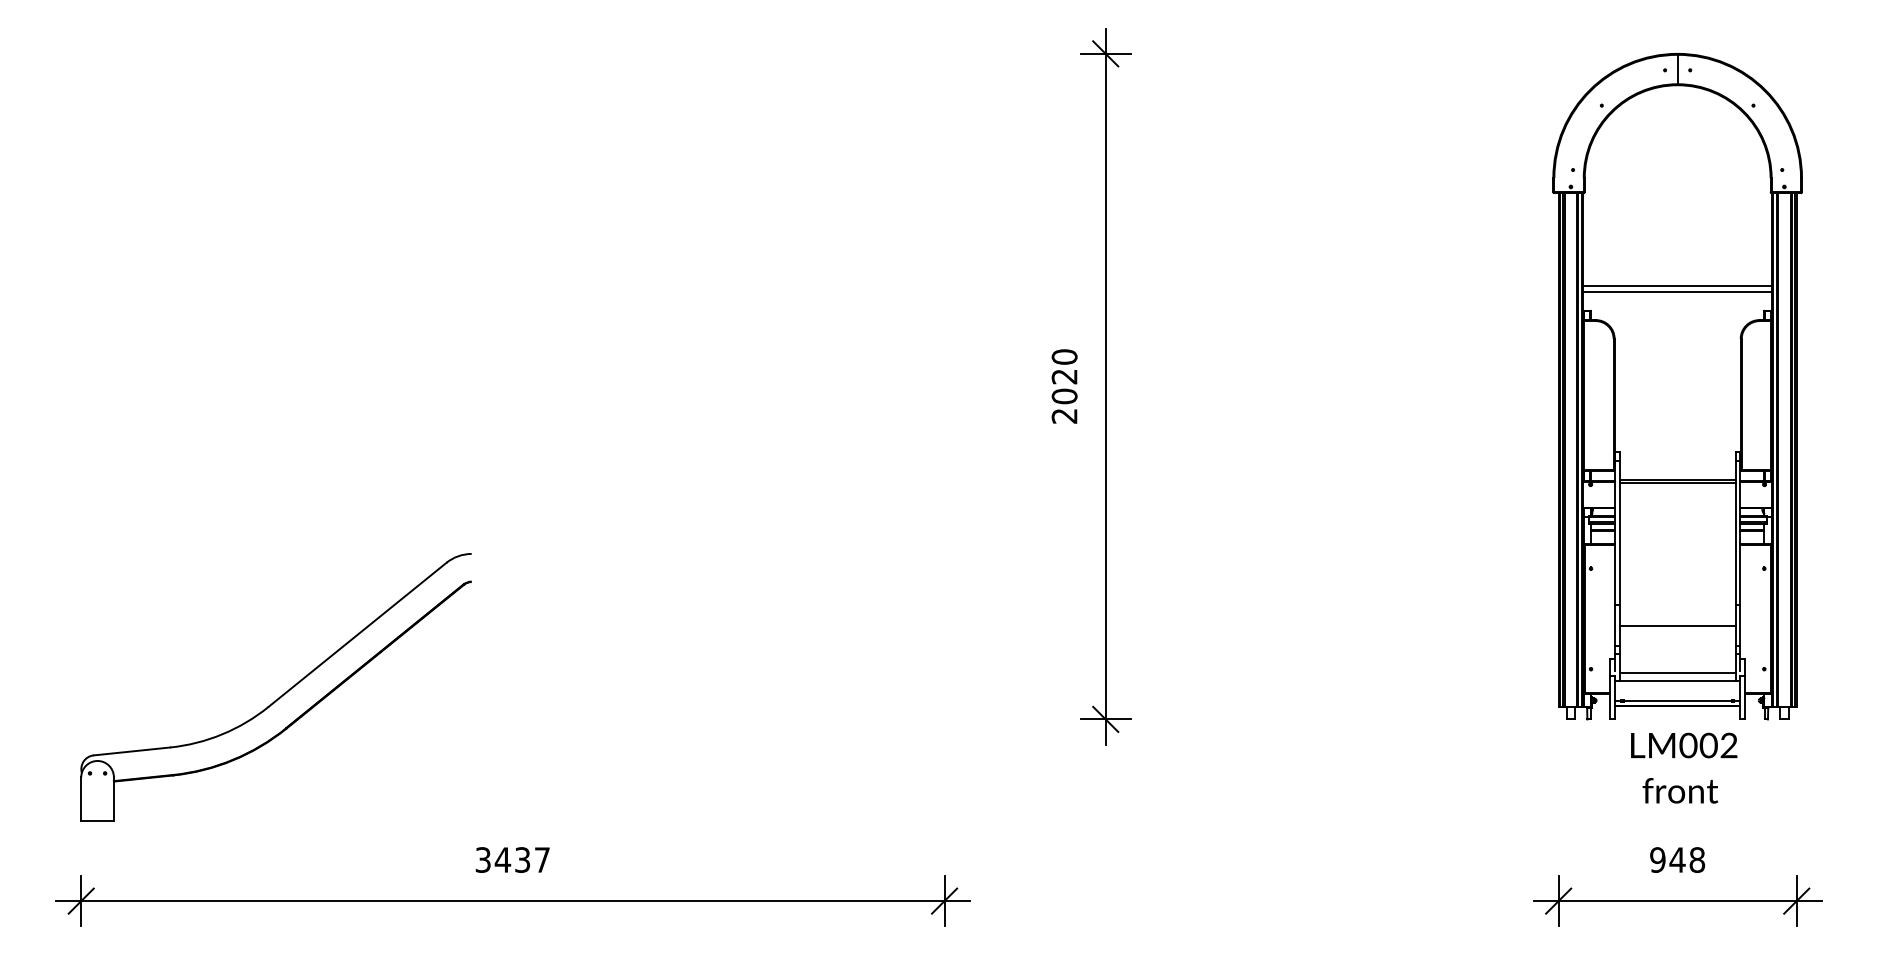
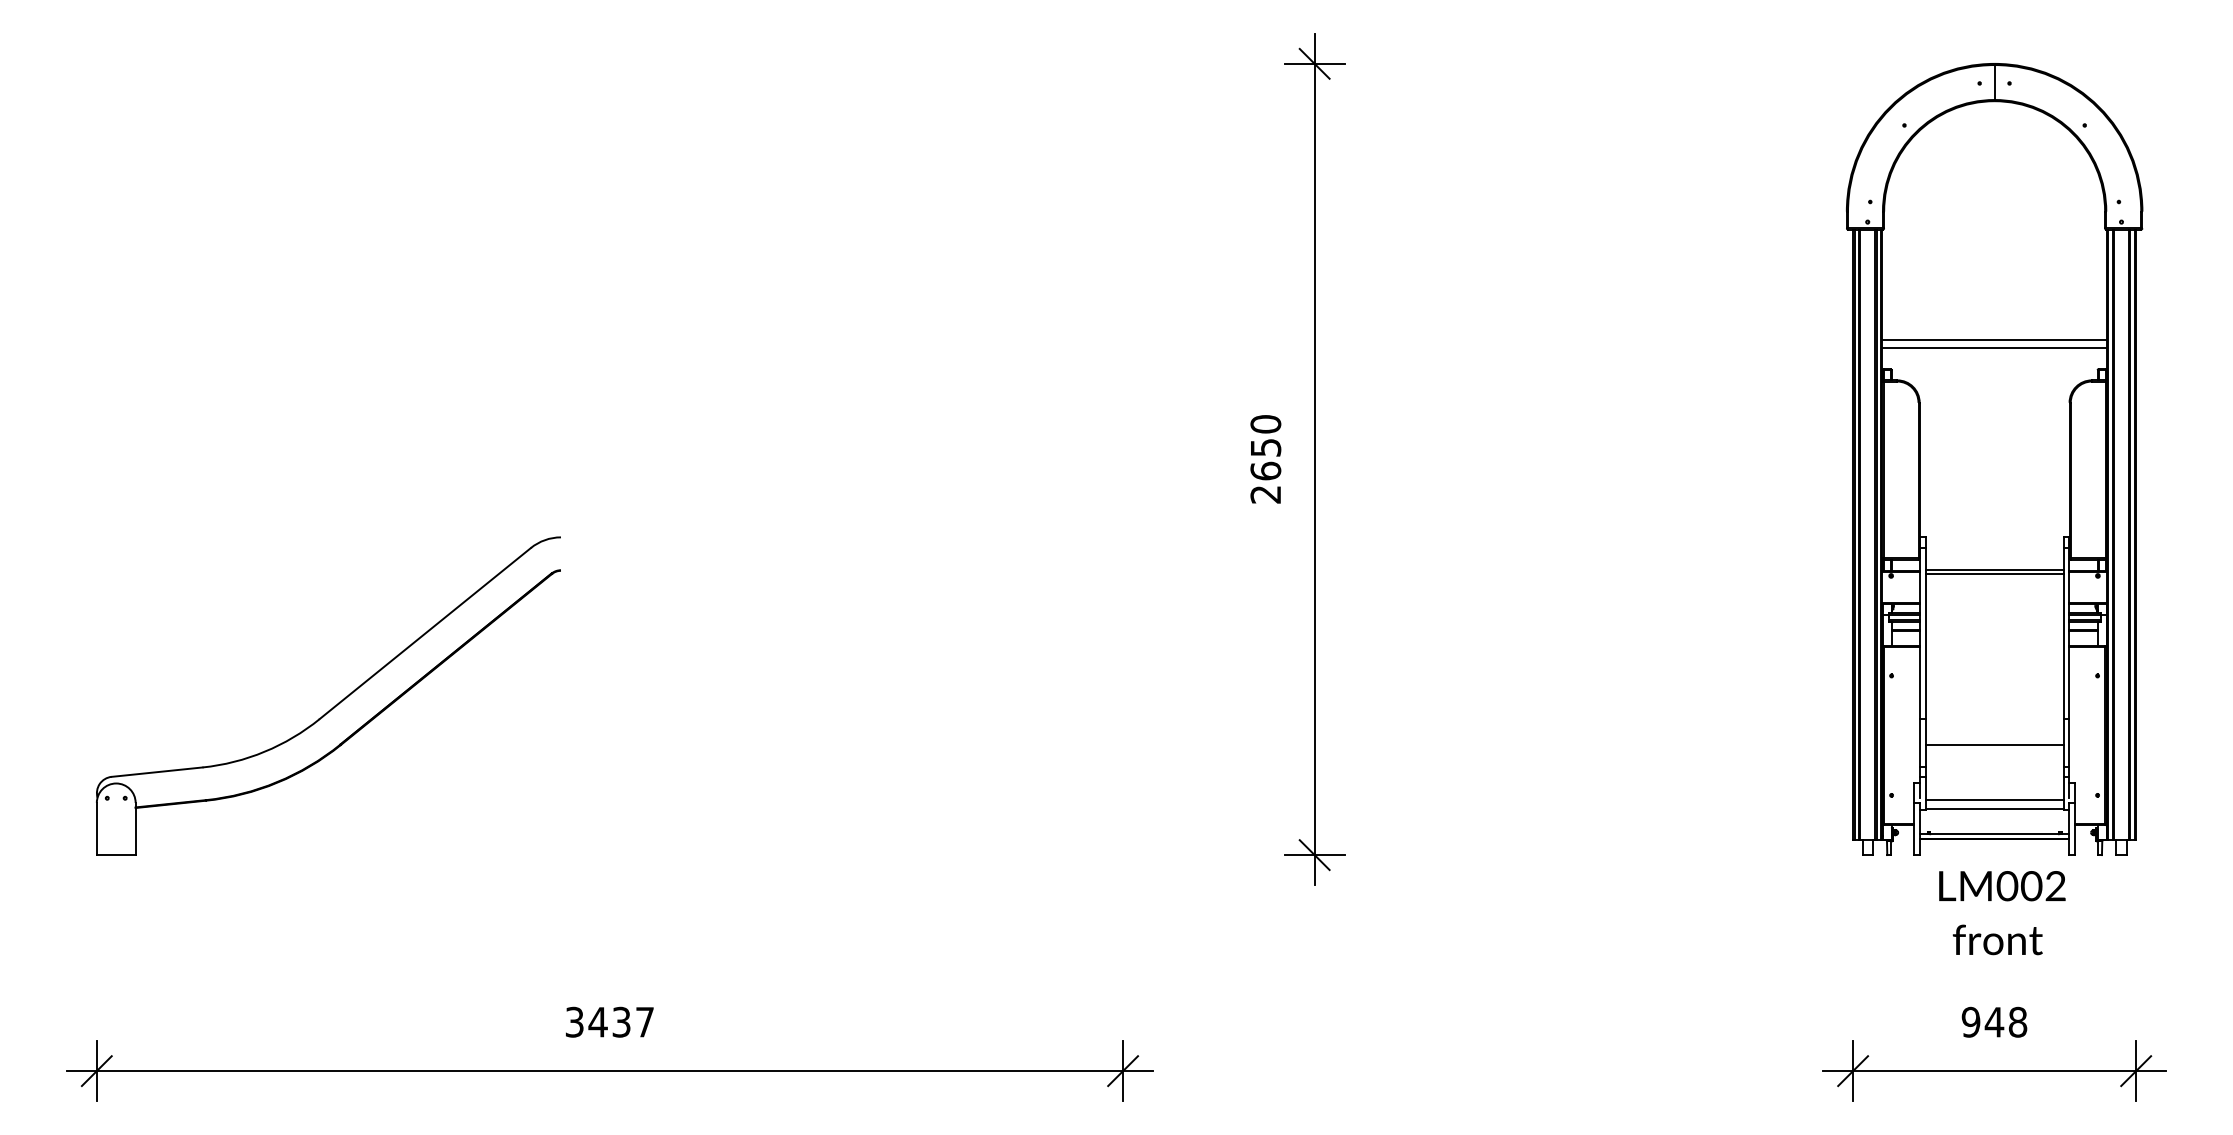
text: (1064, 386) -> (1265, 459), 2020 -> 2650
part: (281, 695) -> (334, 705), moved

